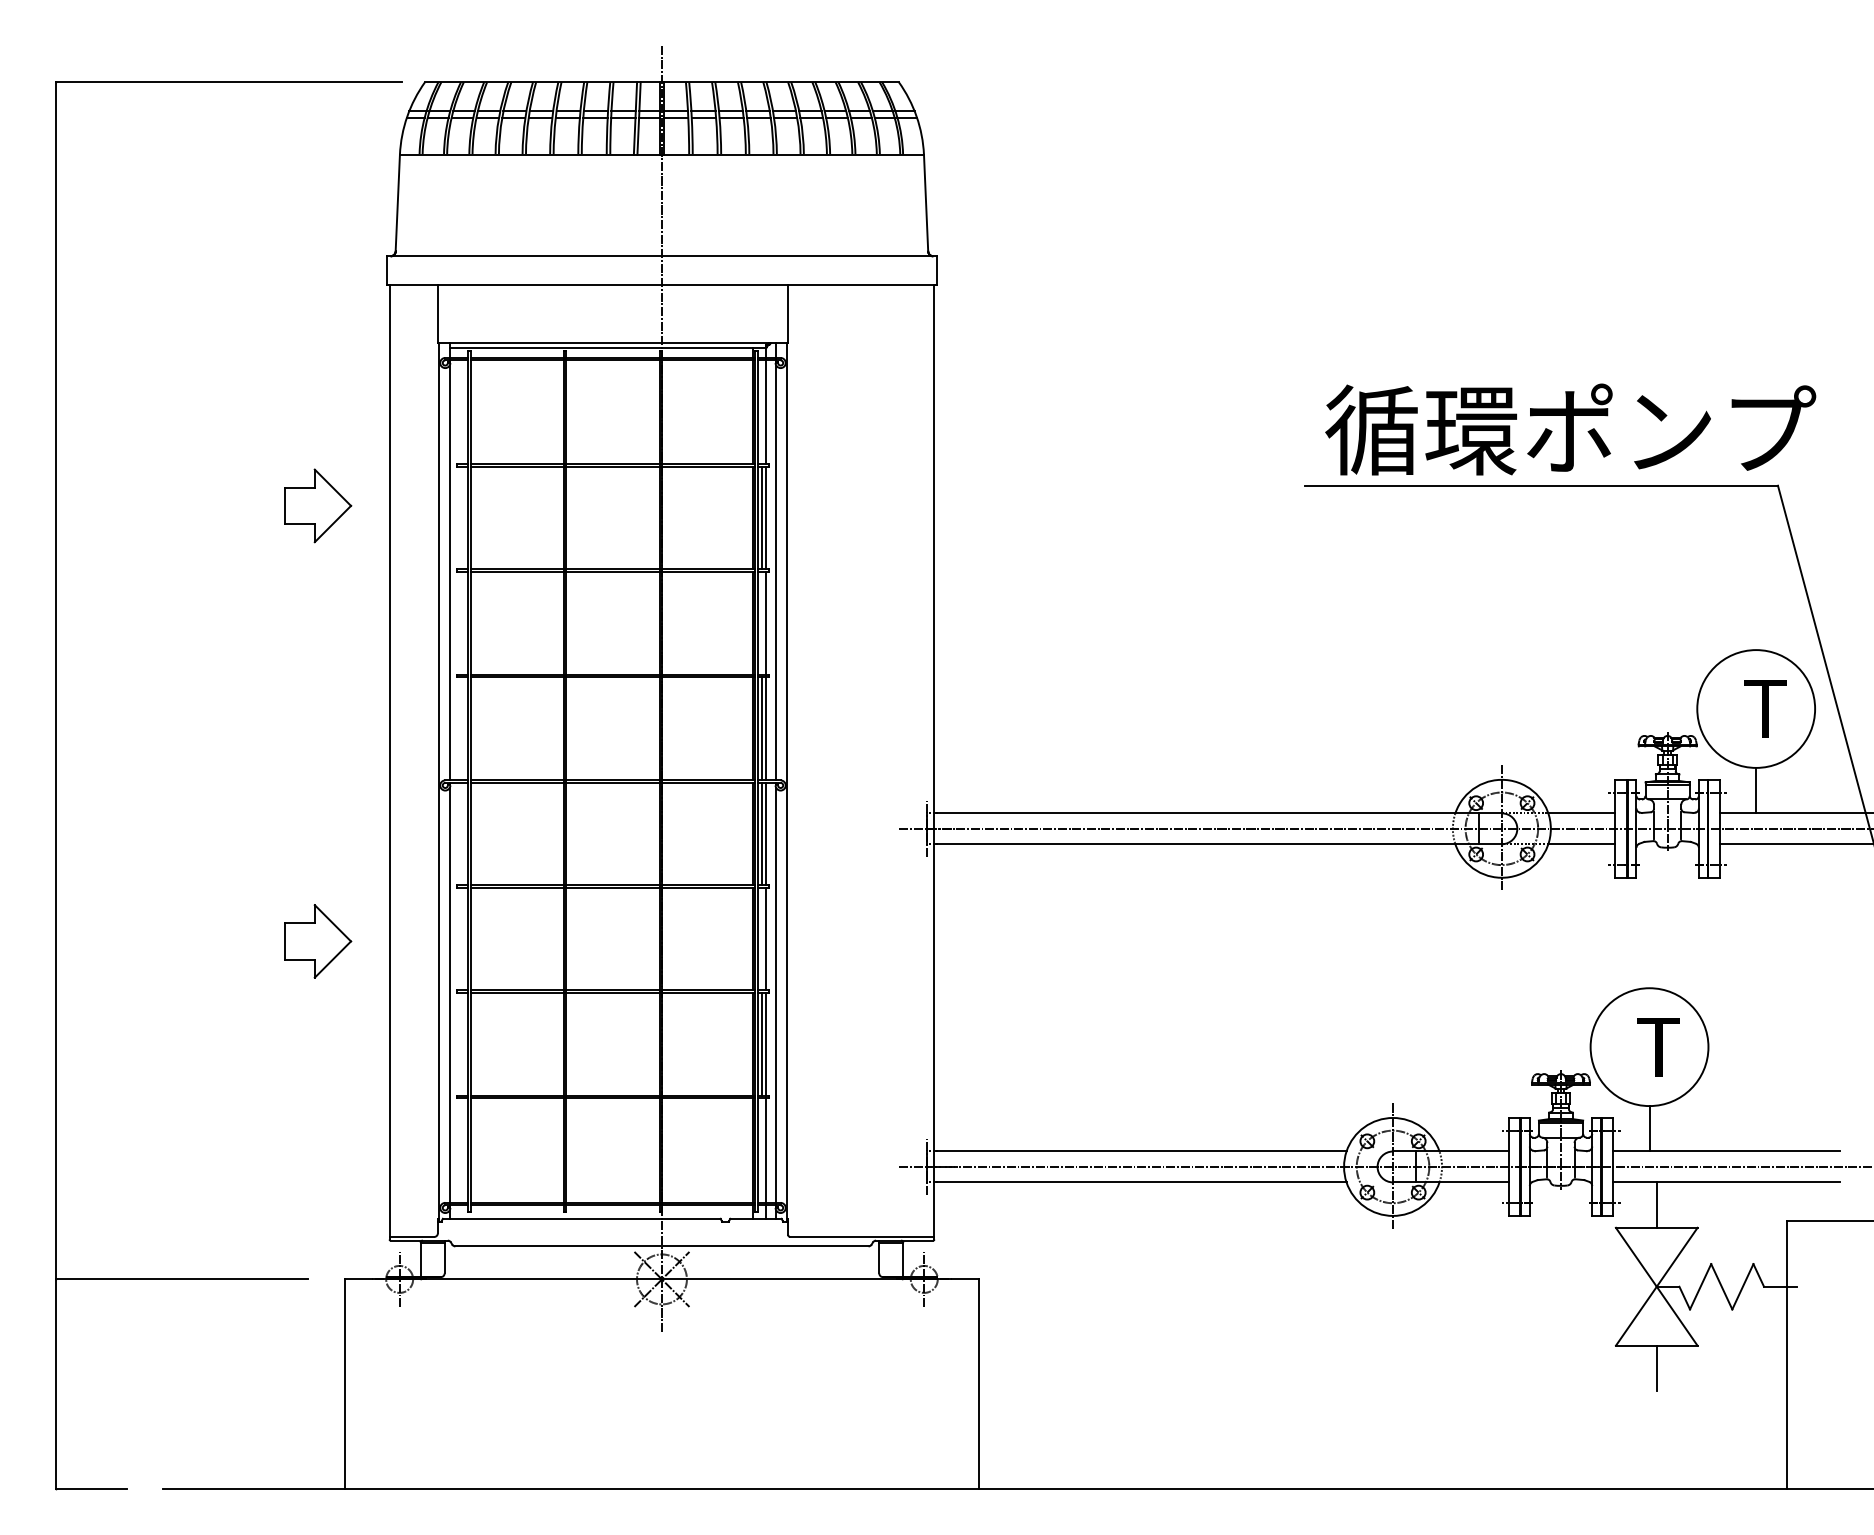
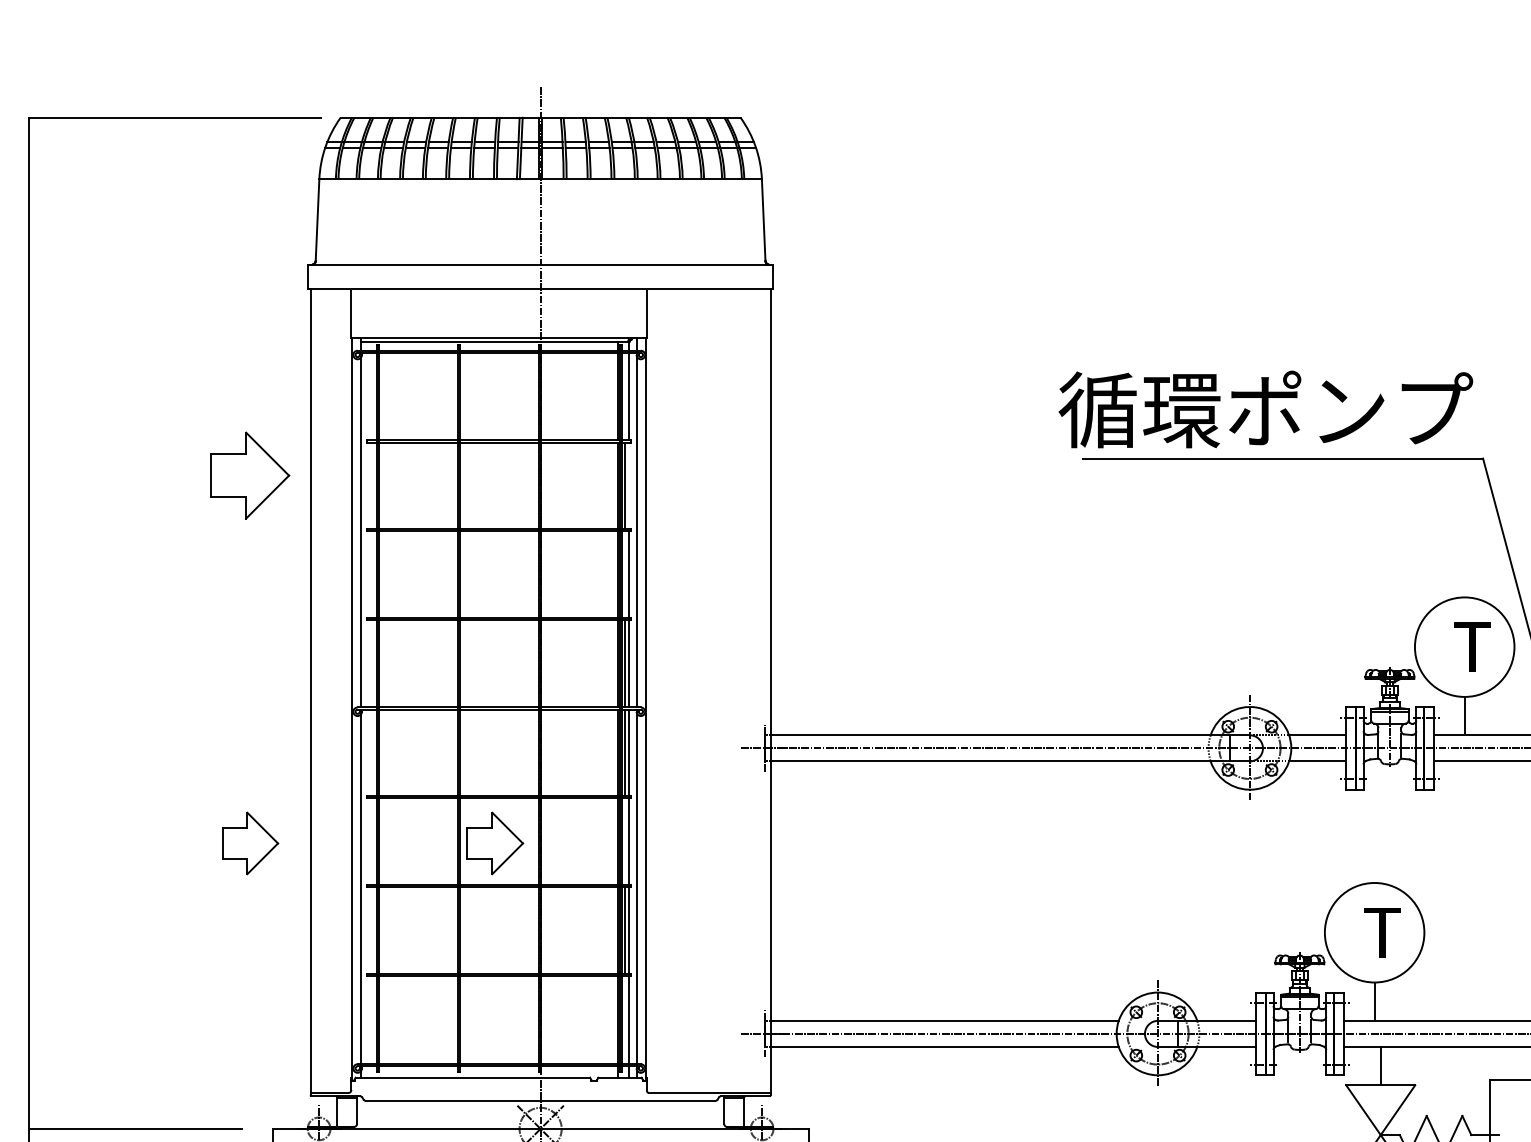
text: (1570, 429) -> (1265, 409), moved
part: (318, 505) -> (250, 475), size x1.4
line: (766, 517) -> (628, 485), removed
part: (608, 941) -> (495, 843), added

